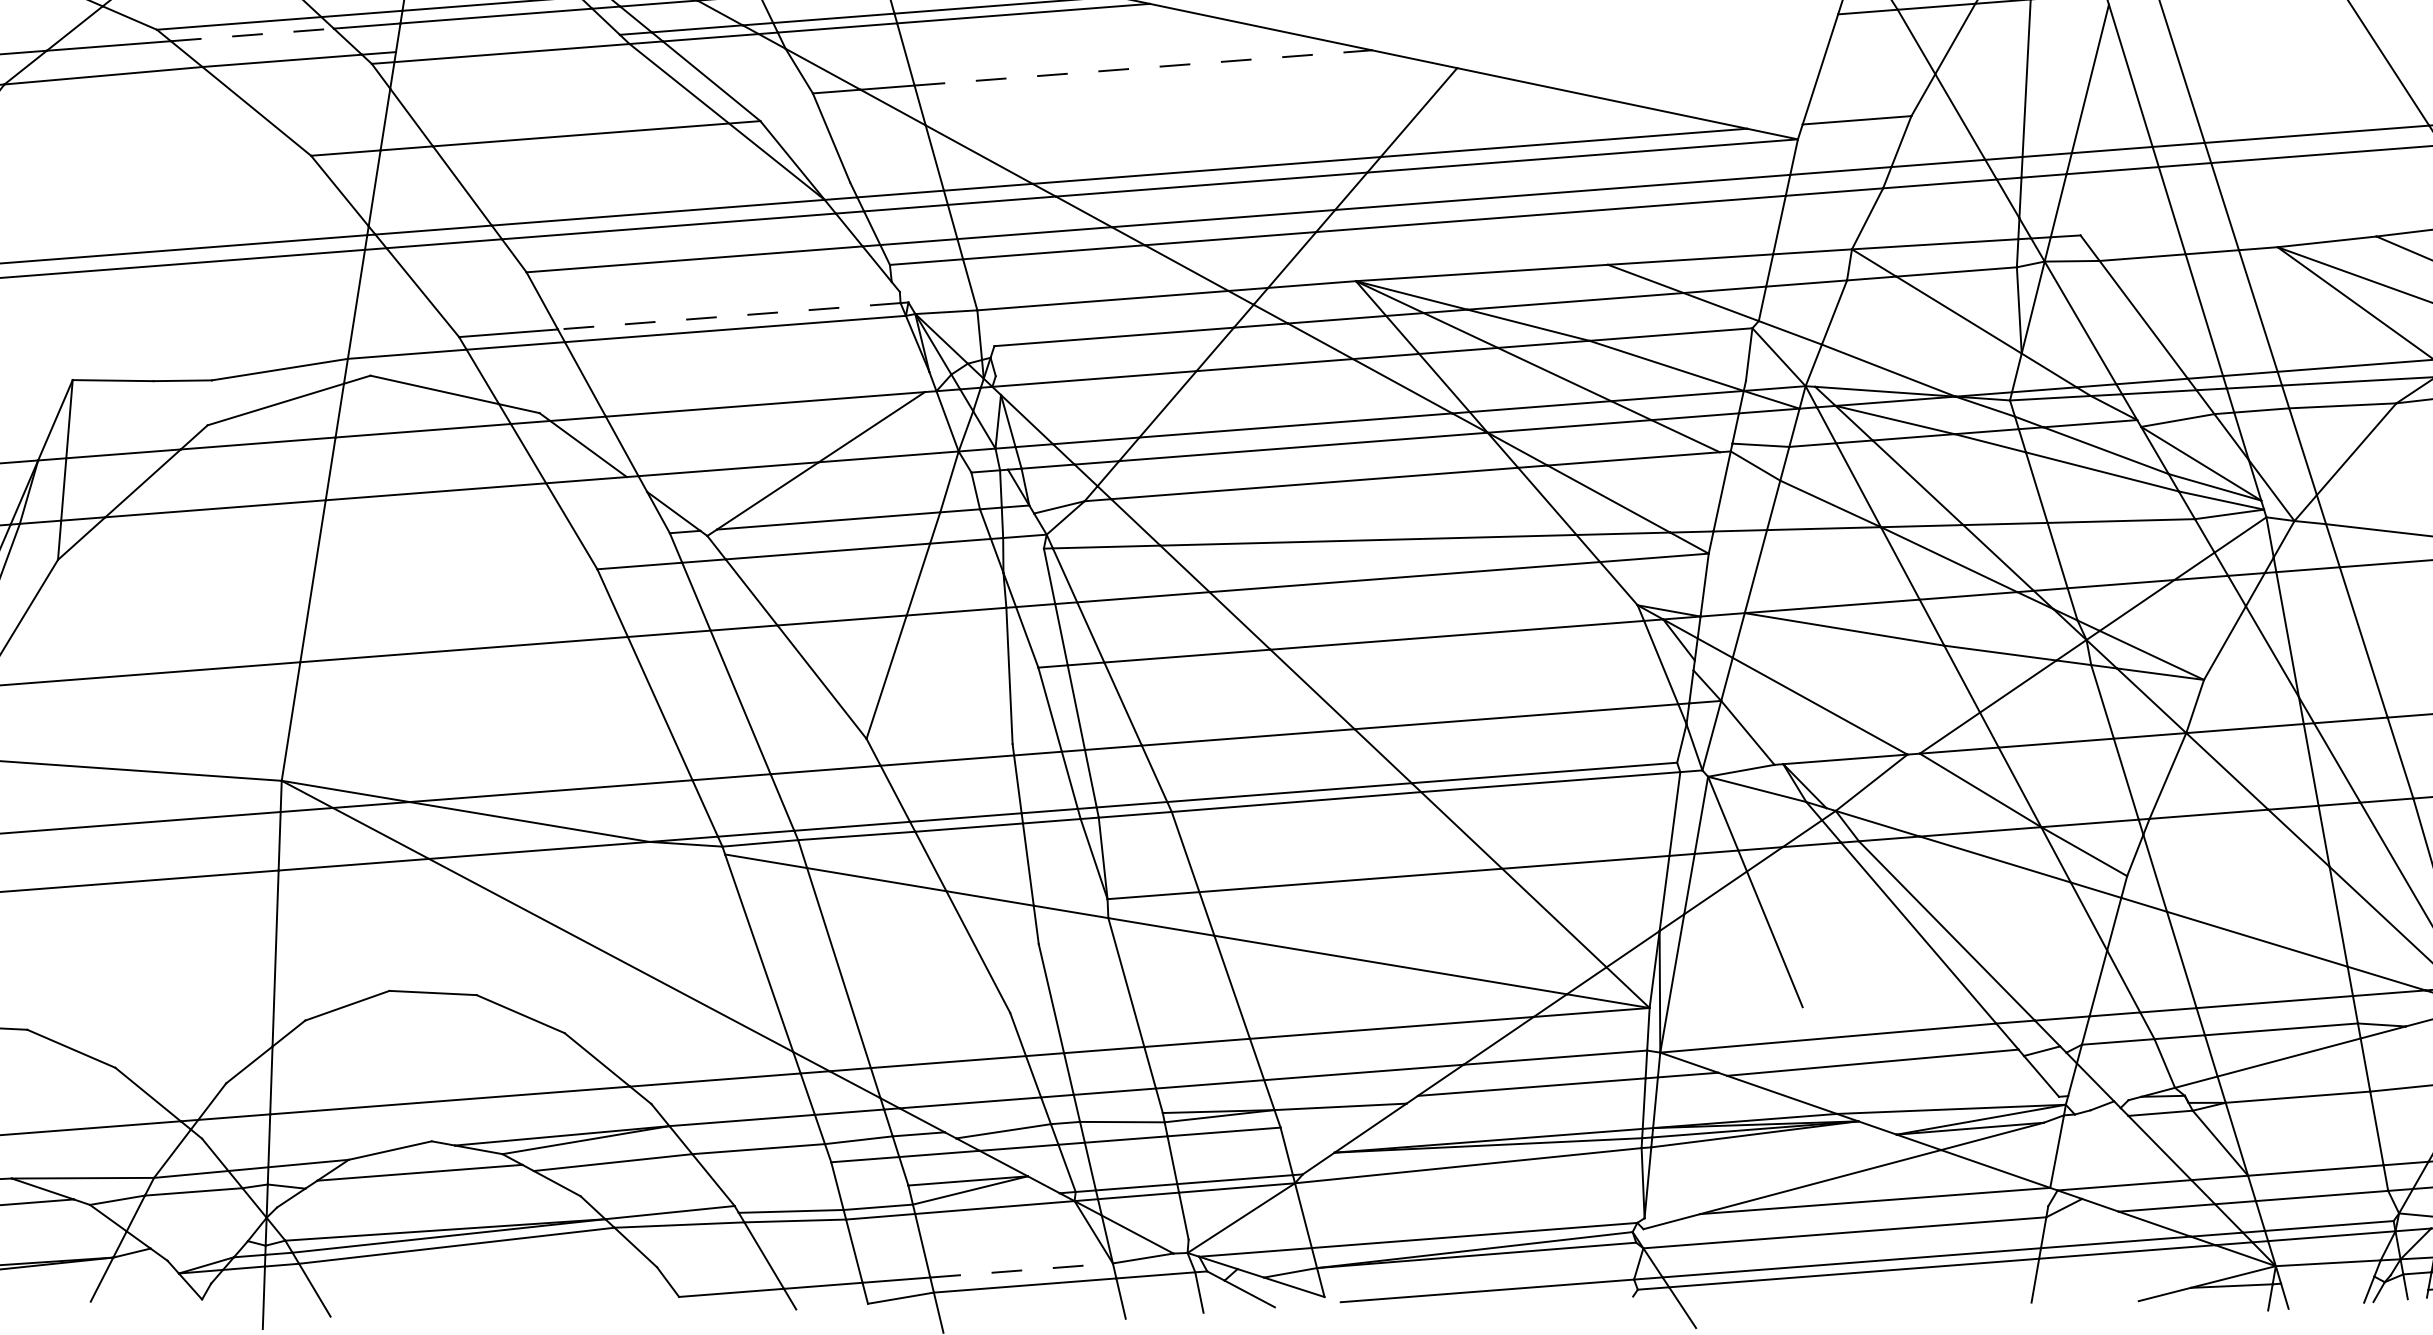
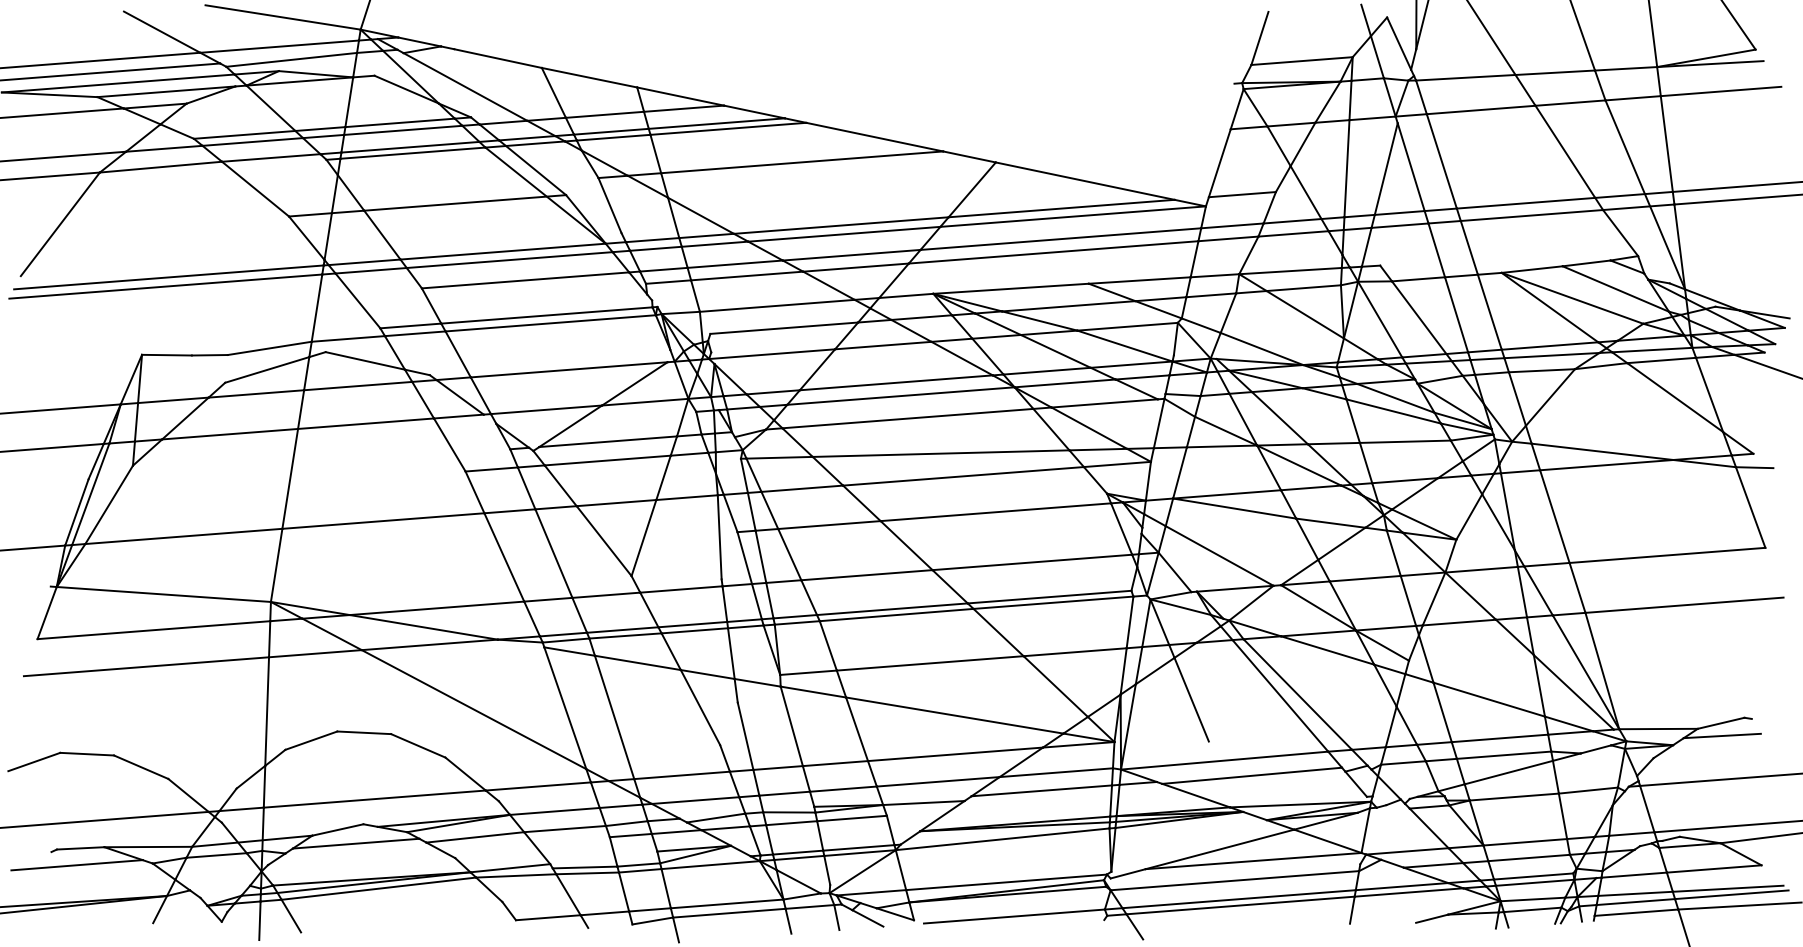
line: (253, 34) -> (253, 141), dashed -> solid
line: (508, 42) -> (410, 146), added
line: (1143, 68) -> (802, 162), dashed -> solid
line: (728, 316) -> (546, 315), dashed -> solid
line: (1022, 1269) -> (727, 903), dashed -> solid
line: (2327, 1279) -> (1532, 909), added

